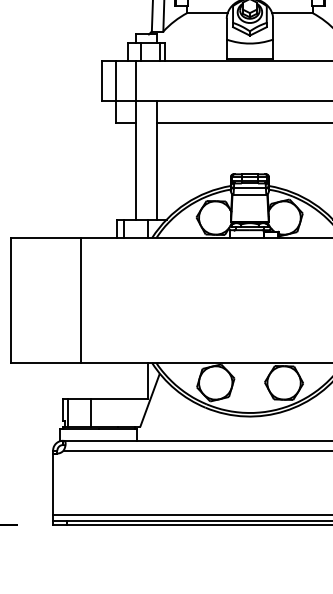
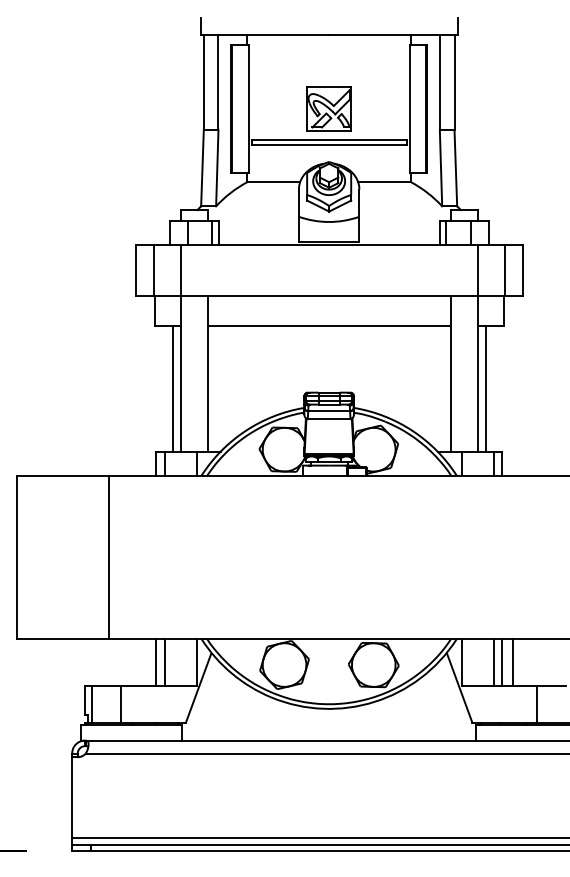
line: (129, 171) -> (172, 388), added
line: (117, 380) -> (156, 661), added
line: (123, 380) -> (164, 661), added

